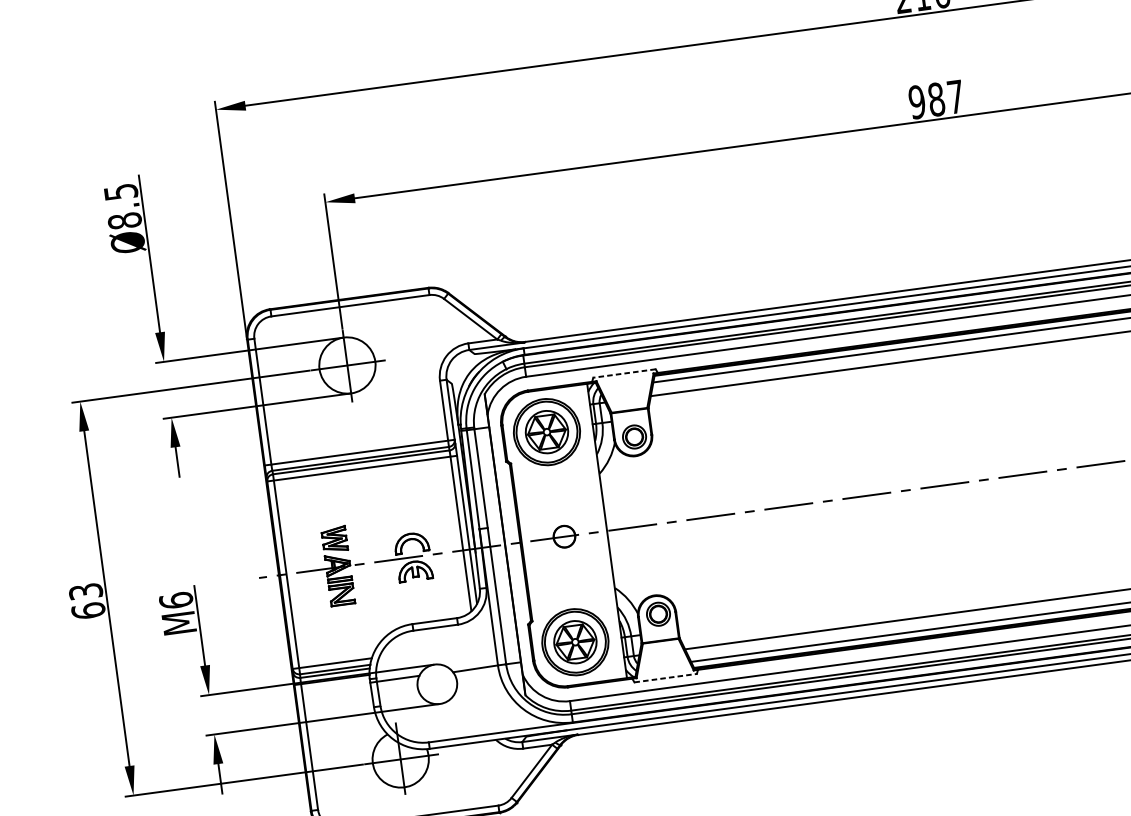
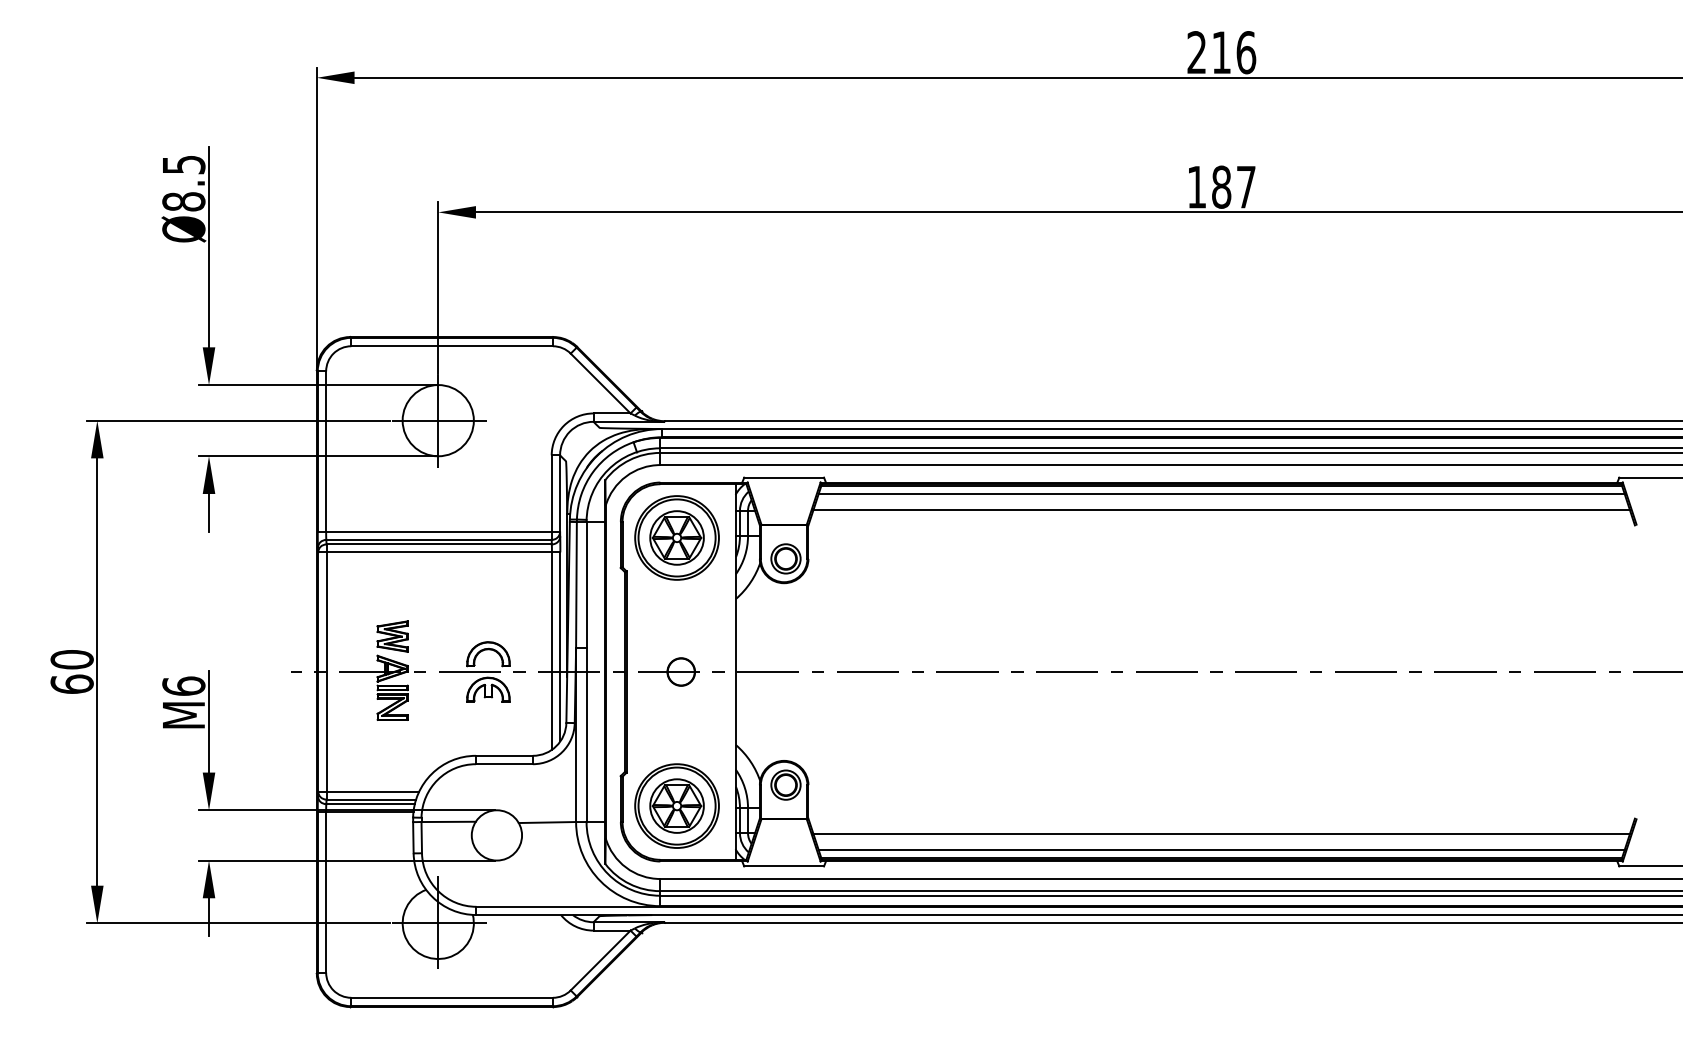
text: (916, 101) -> (1196, 186), 987 -> 187
line: (624, 373) -> (784, 477), dashed -> solid
text: (85, 591) -> (71, 659), 63 -> 60
line: (665, 678) -> (784, 866), dashed -> solid

